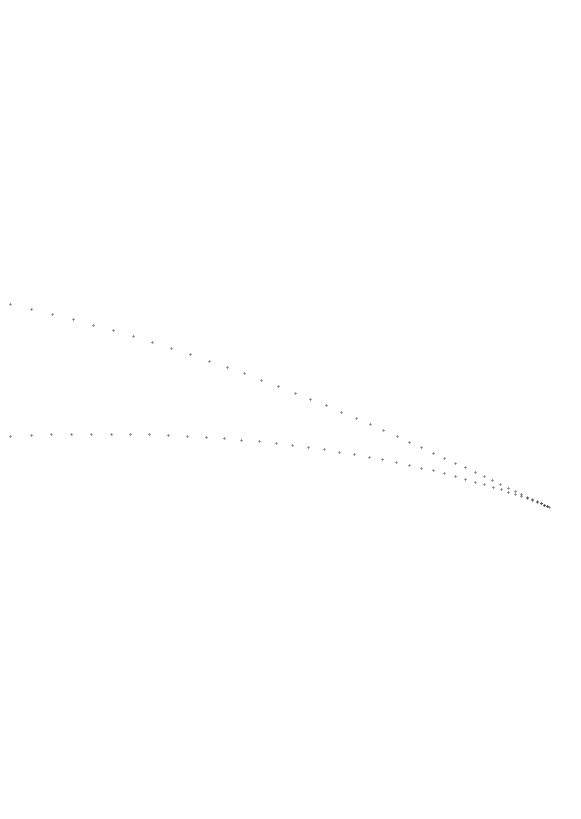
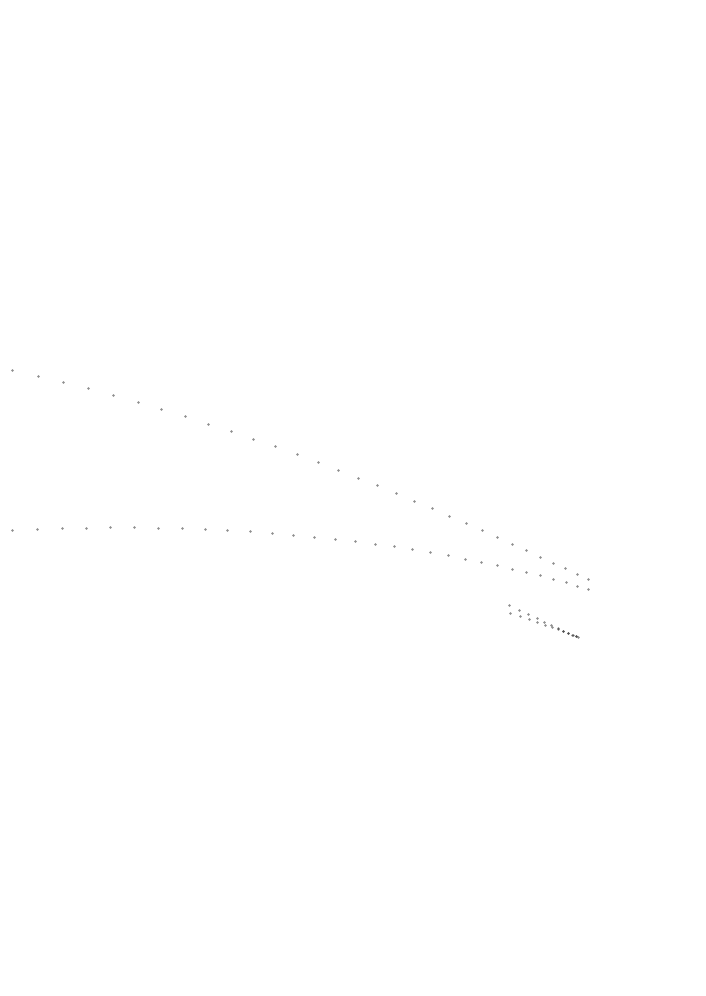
part: (520, 493) -> (543, 621), moved

